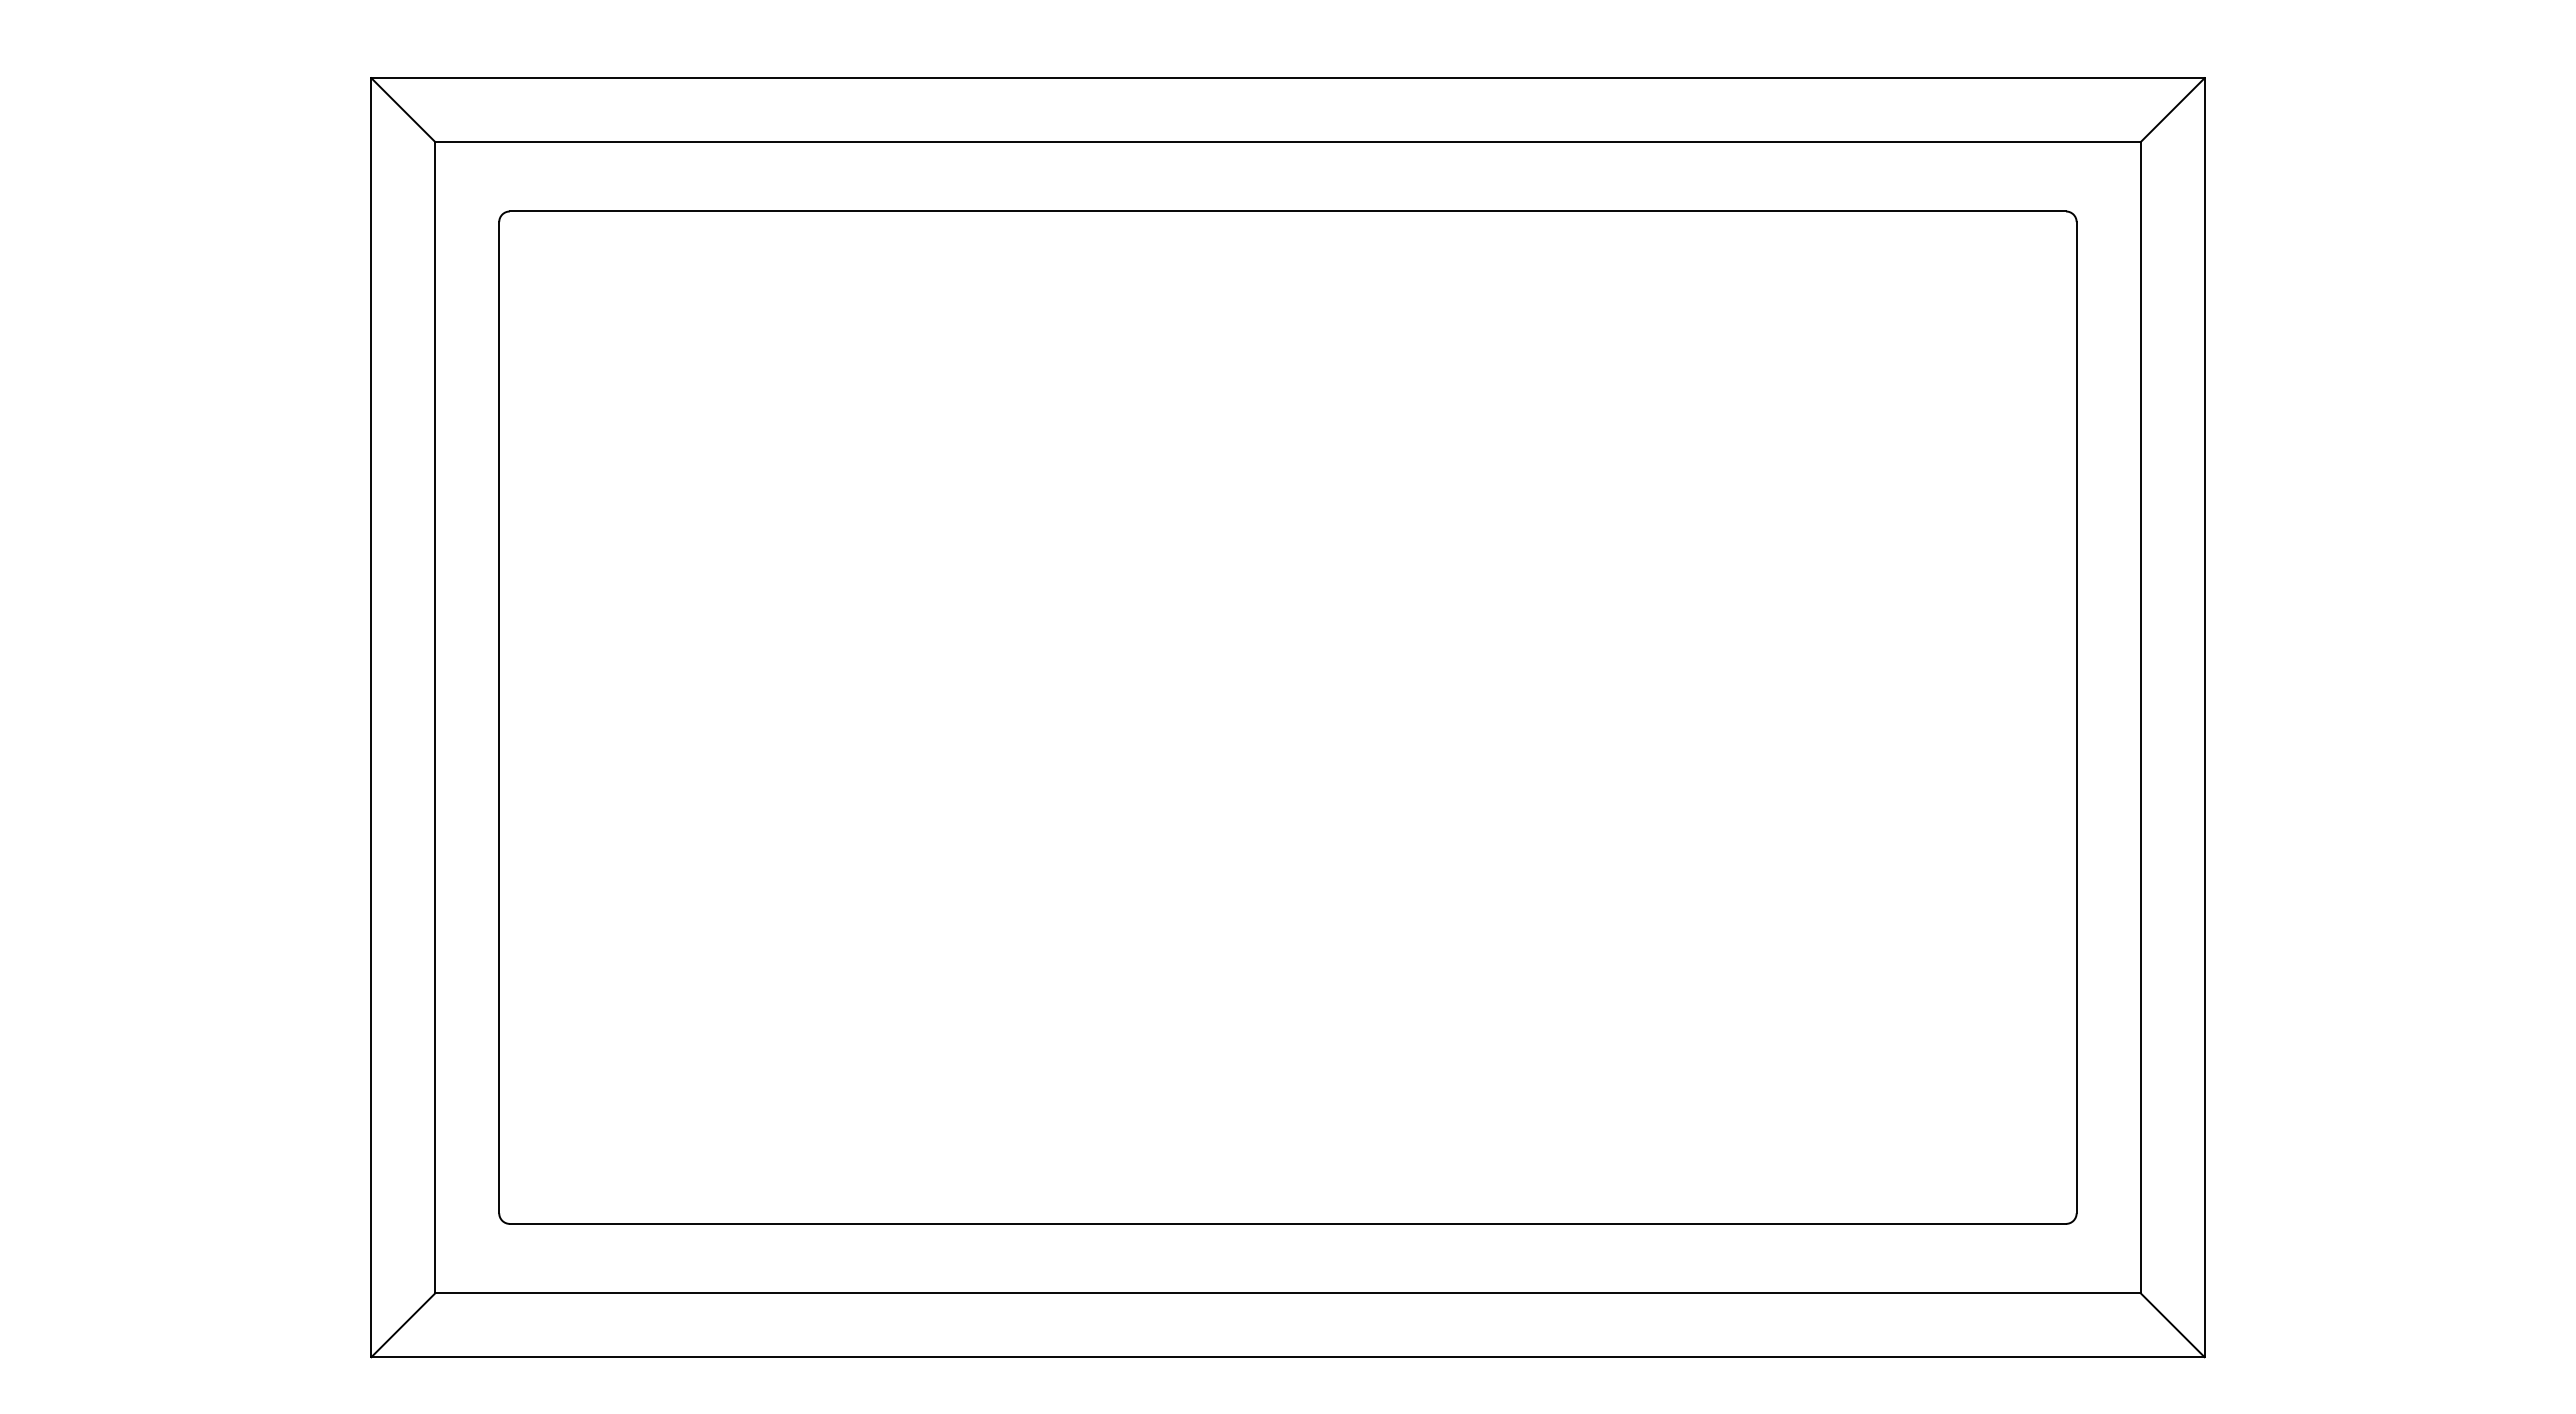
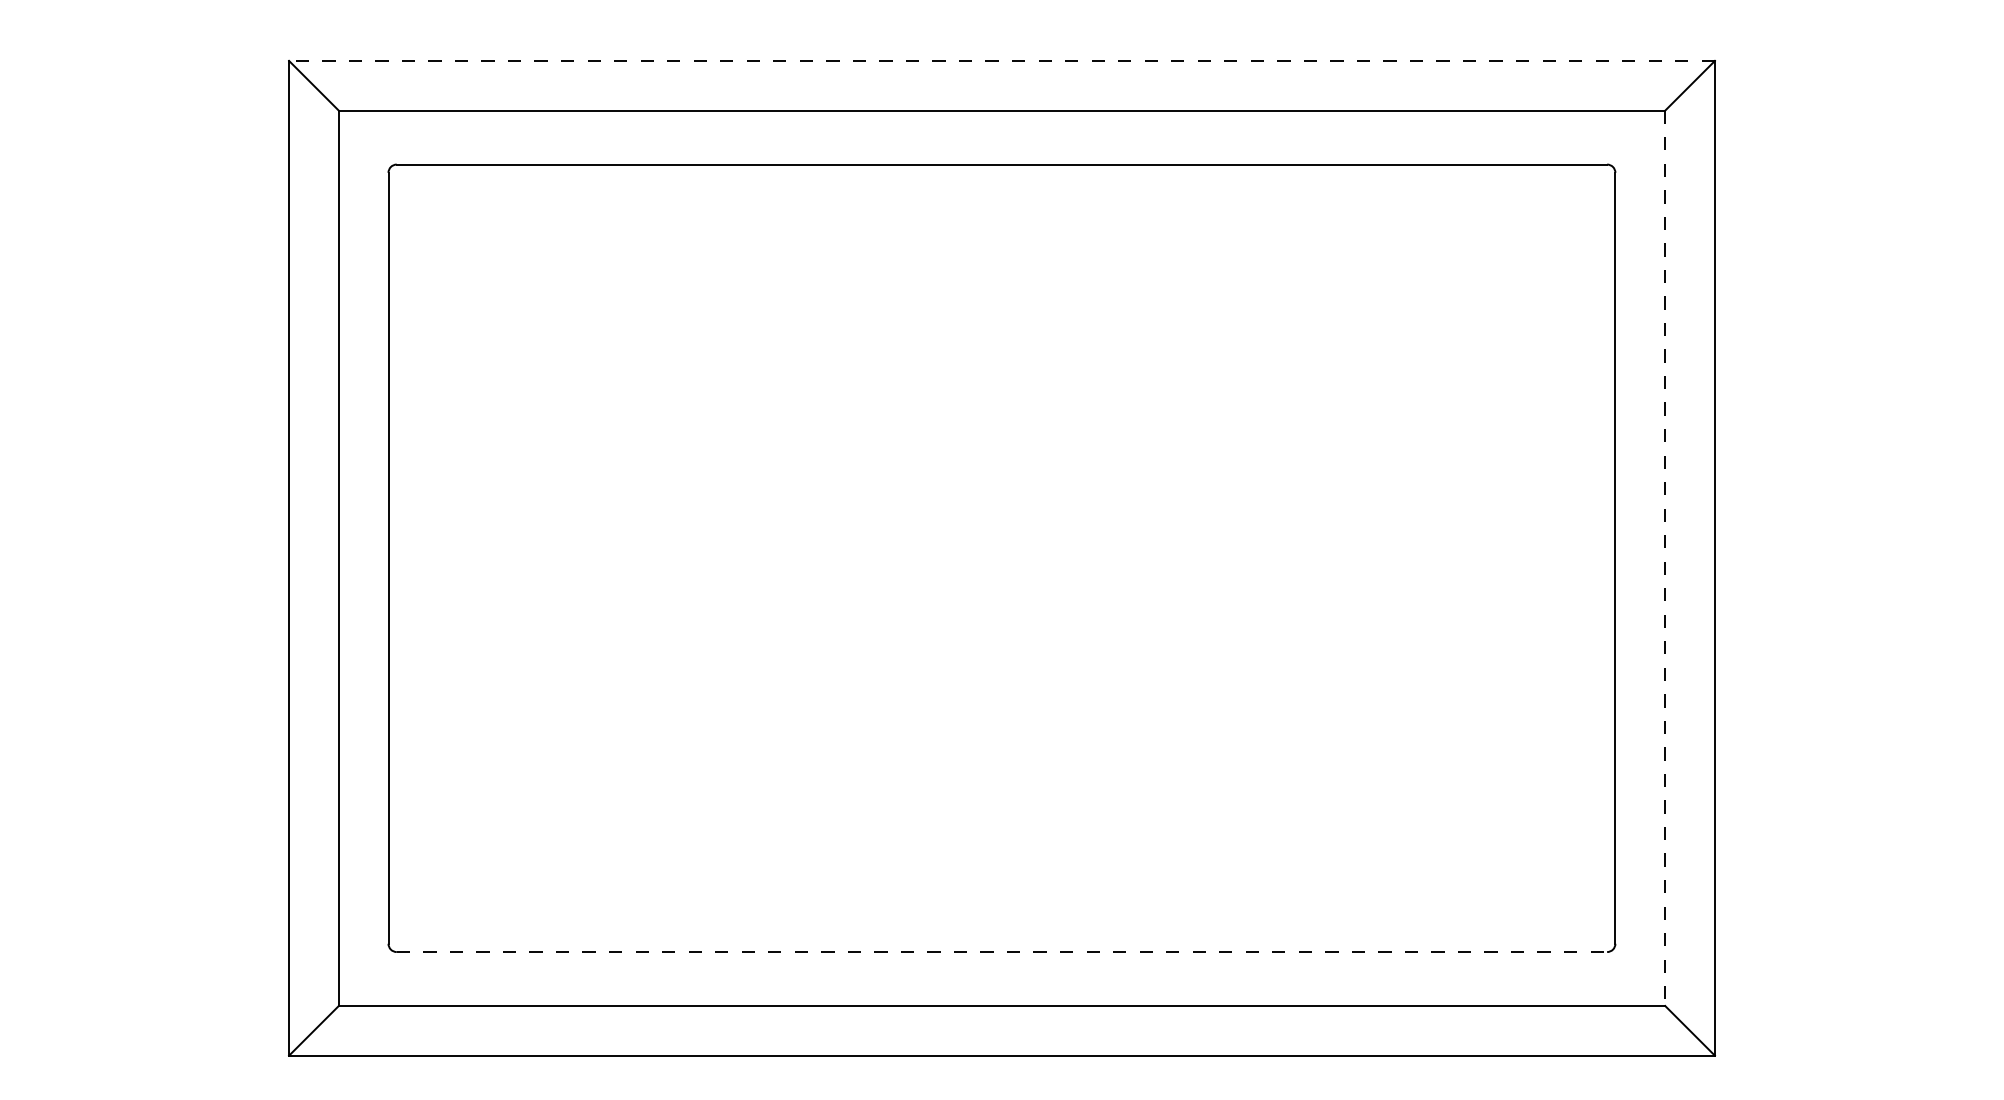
line: (1288, 78) -> (1002, 61), solid -> dashed
line: (2140, 717) -> (1665, 558), solid -> dashed
line: (1288, 1224) -> (1002, 952), solid -> dashed

